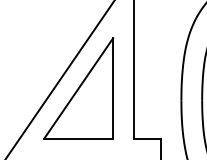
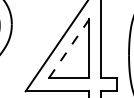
line: (78, 88) -> (69, 48), solid -> dashed

